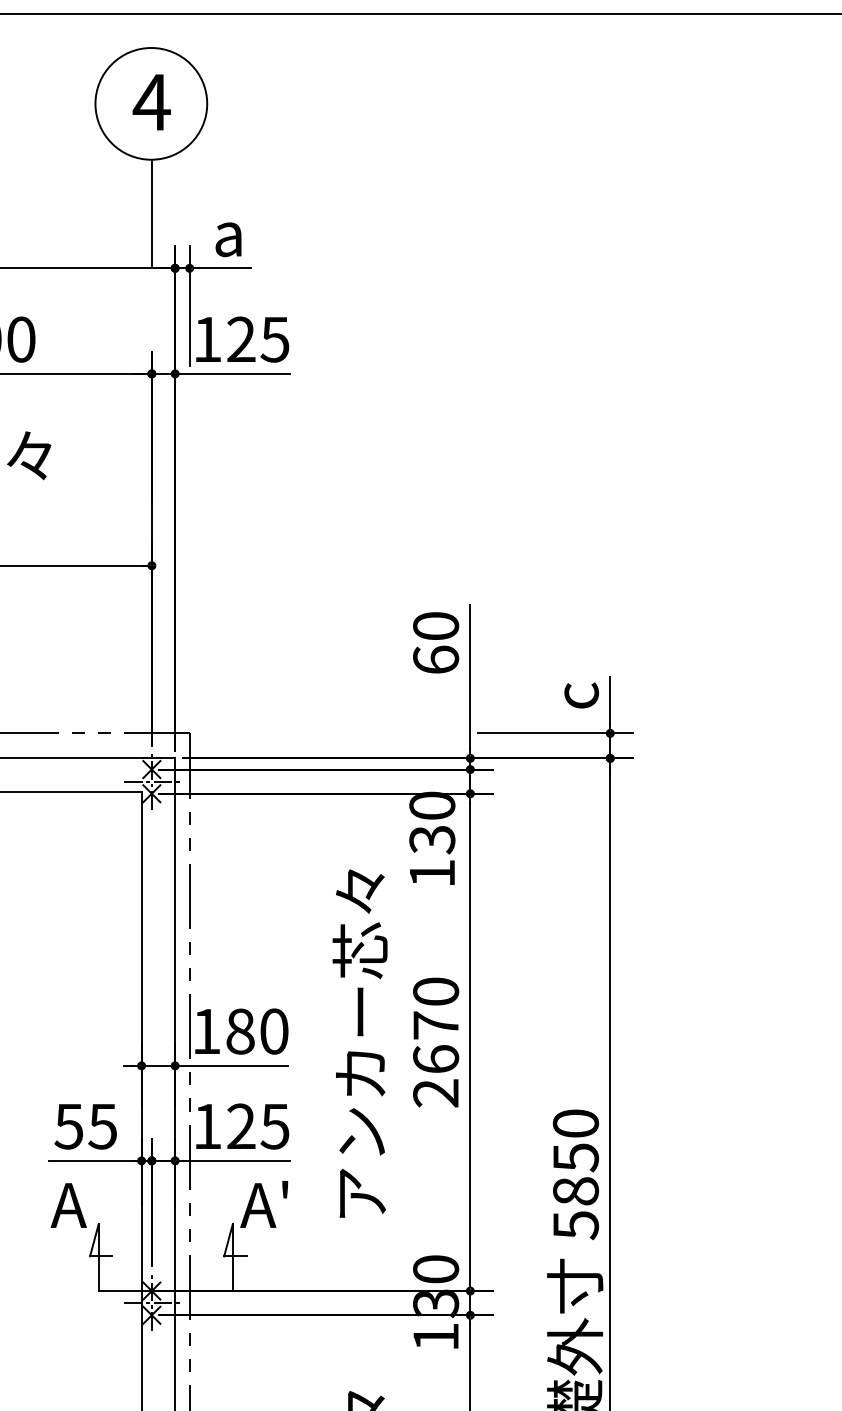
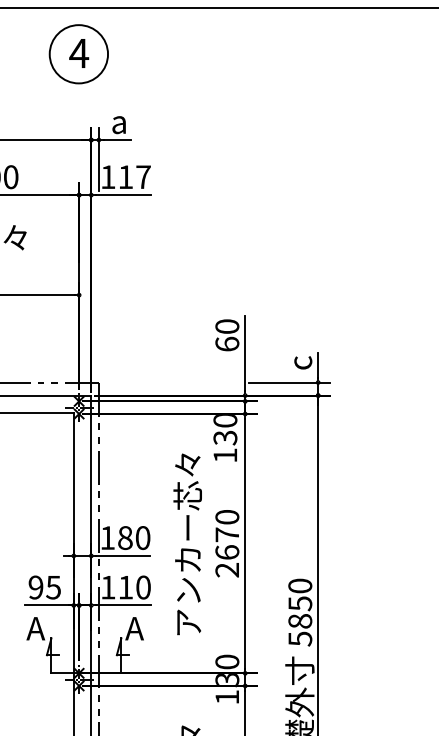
line: (152, 211) -> (79, 110), removed
text: (257, 340) -> (134, 177), 125 -> 117
text: (68, 1126) -> (35, 587), 55 -> 95
text: (257, 1126) -> (134, 587), 125 -> 110
text: (284, 1187) -> (148, 619), A' -> A

